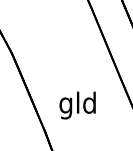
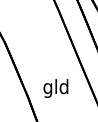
text: (77, 105) -> (55, 88), moved

